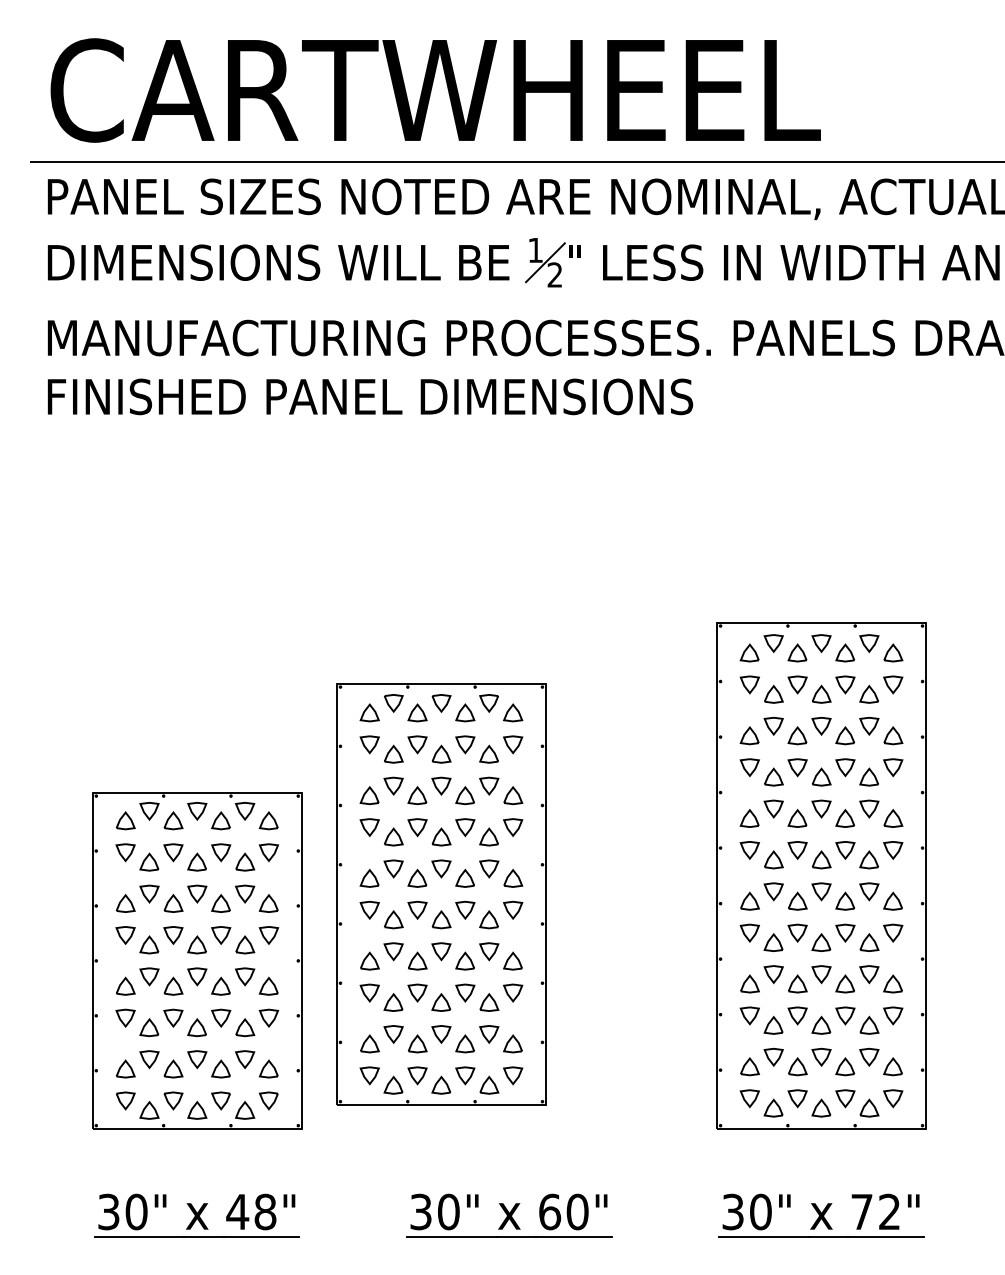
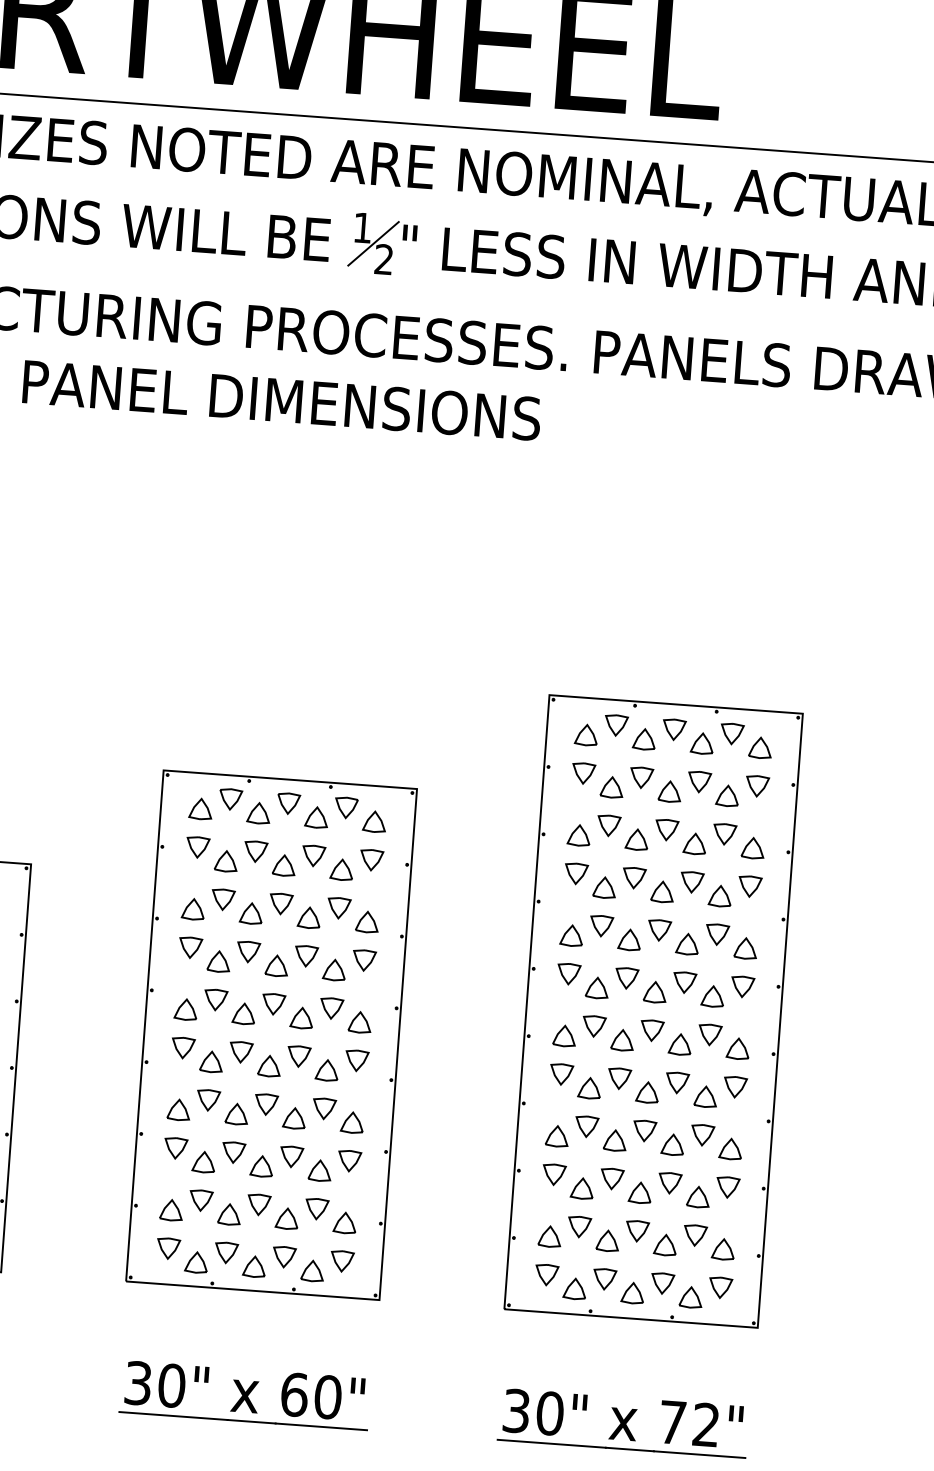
part: (441, 894) -> (271, 1035), moved

